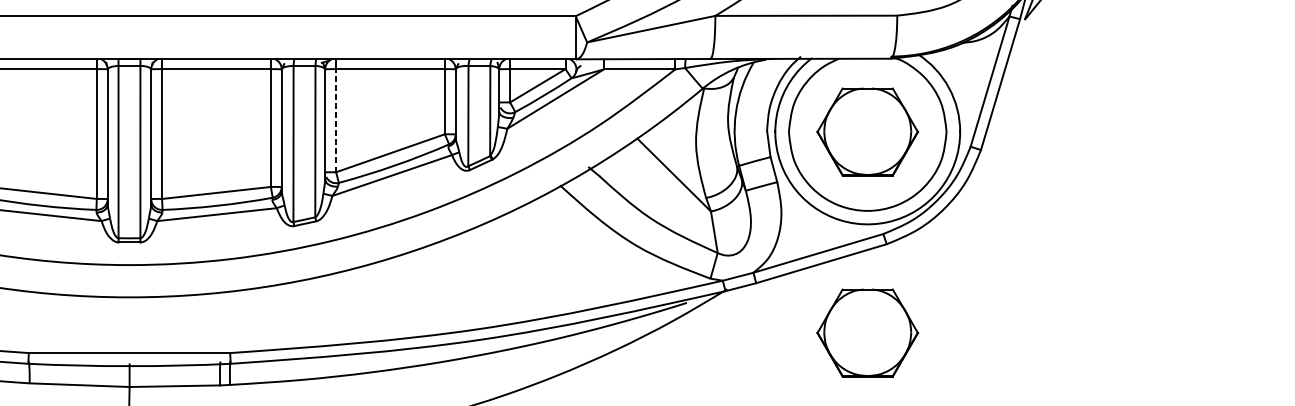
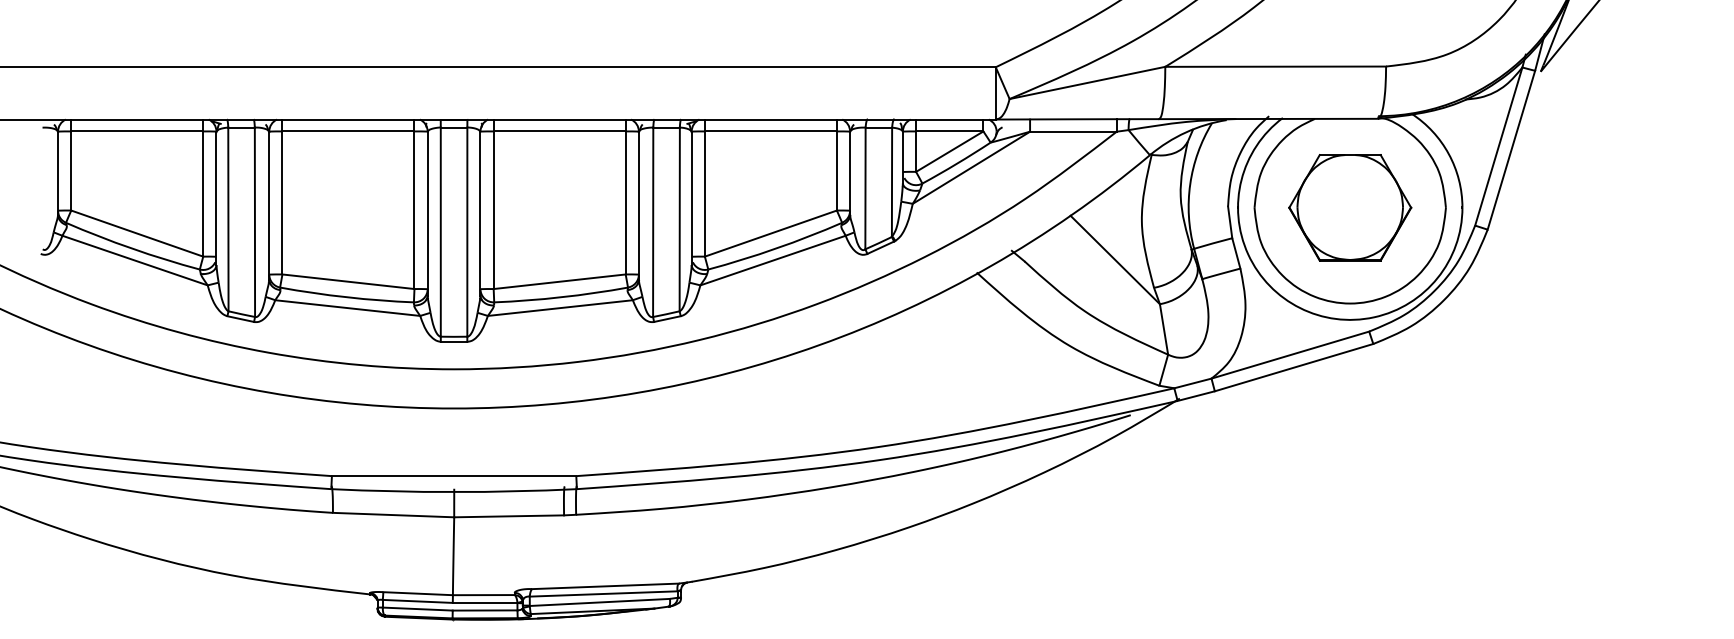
line: (335, 121) -> (704, 194), dashed -> solid
part: (867, 332) -> (1350, 451), removed

